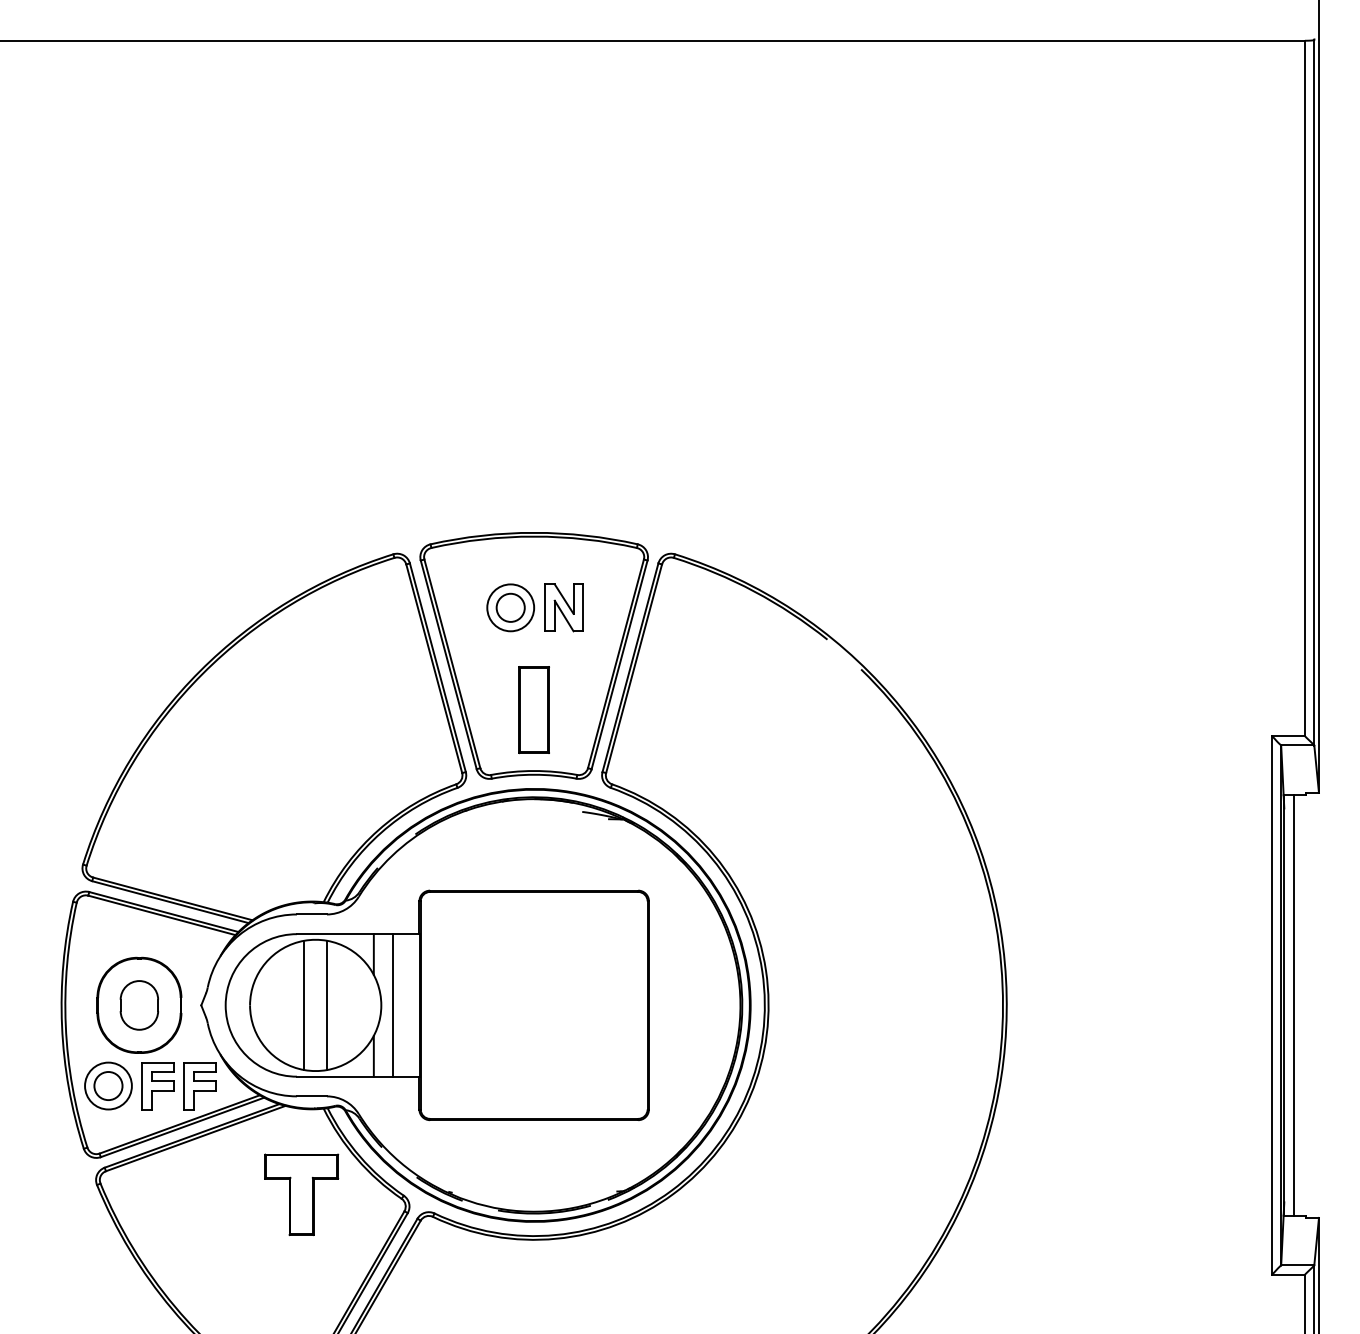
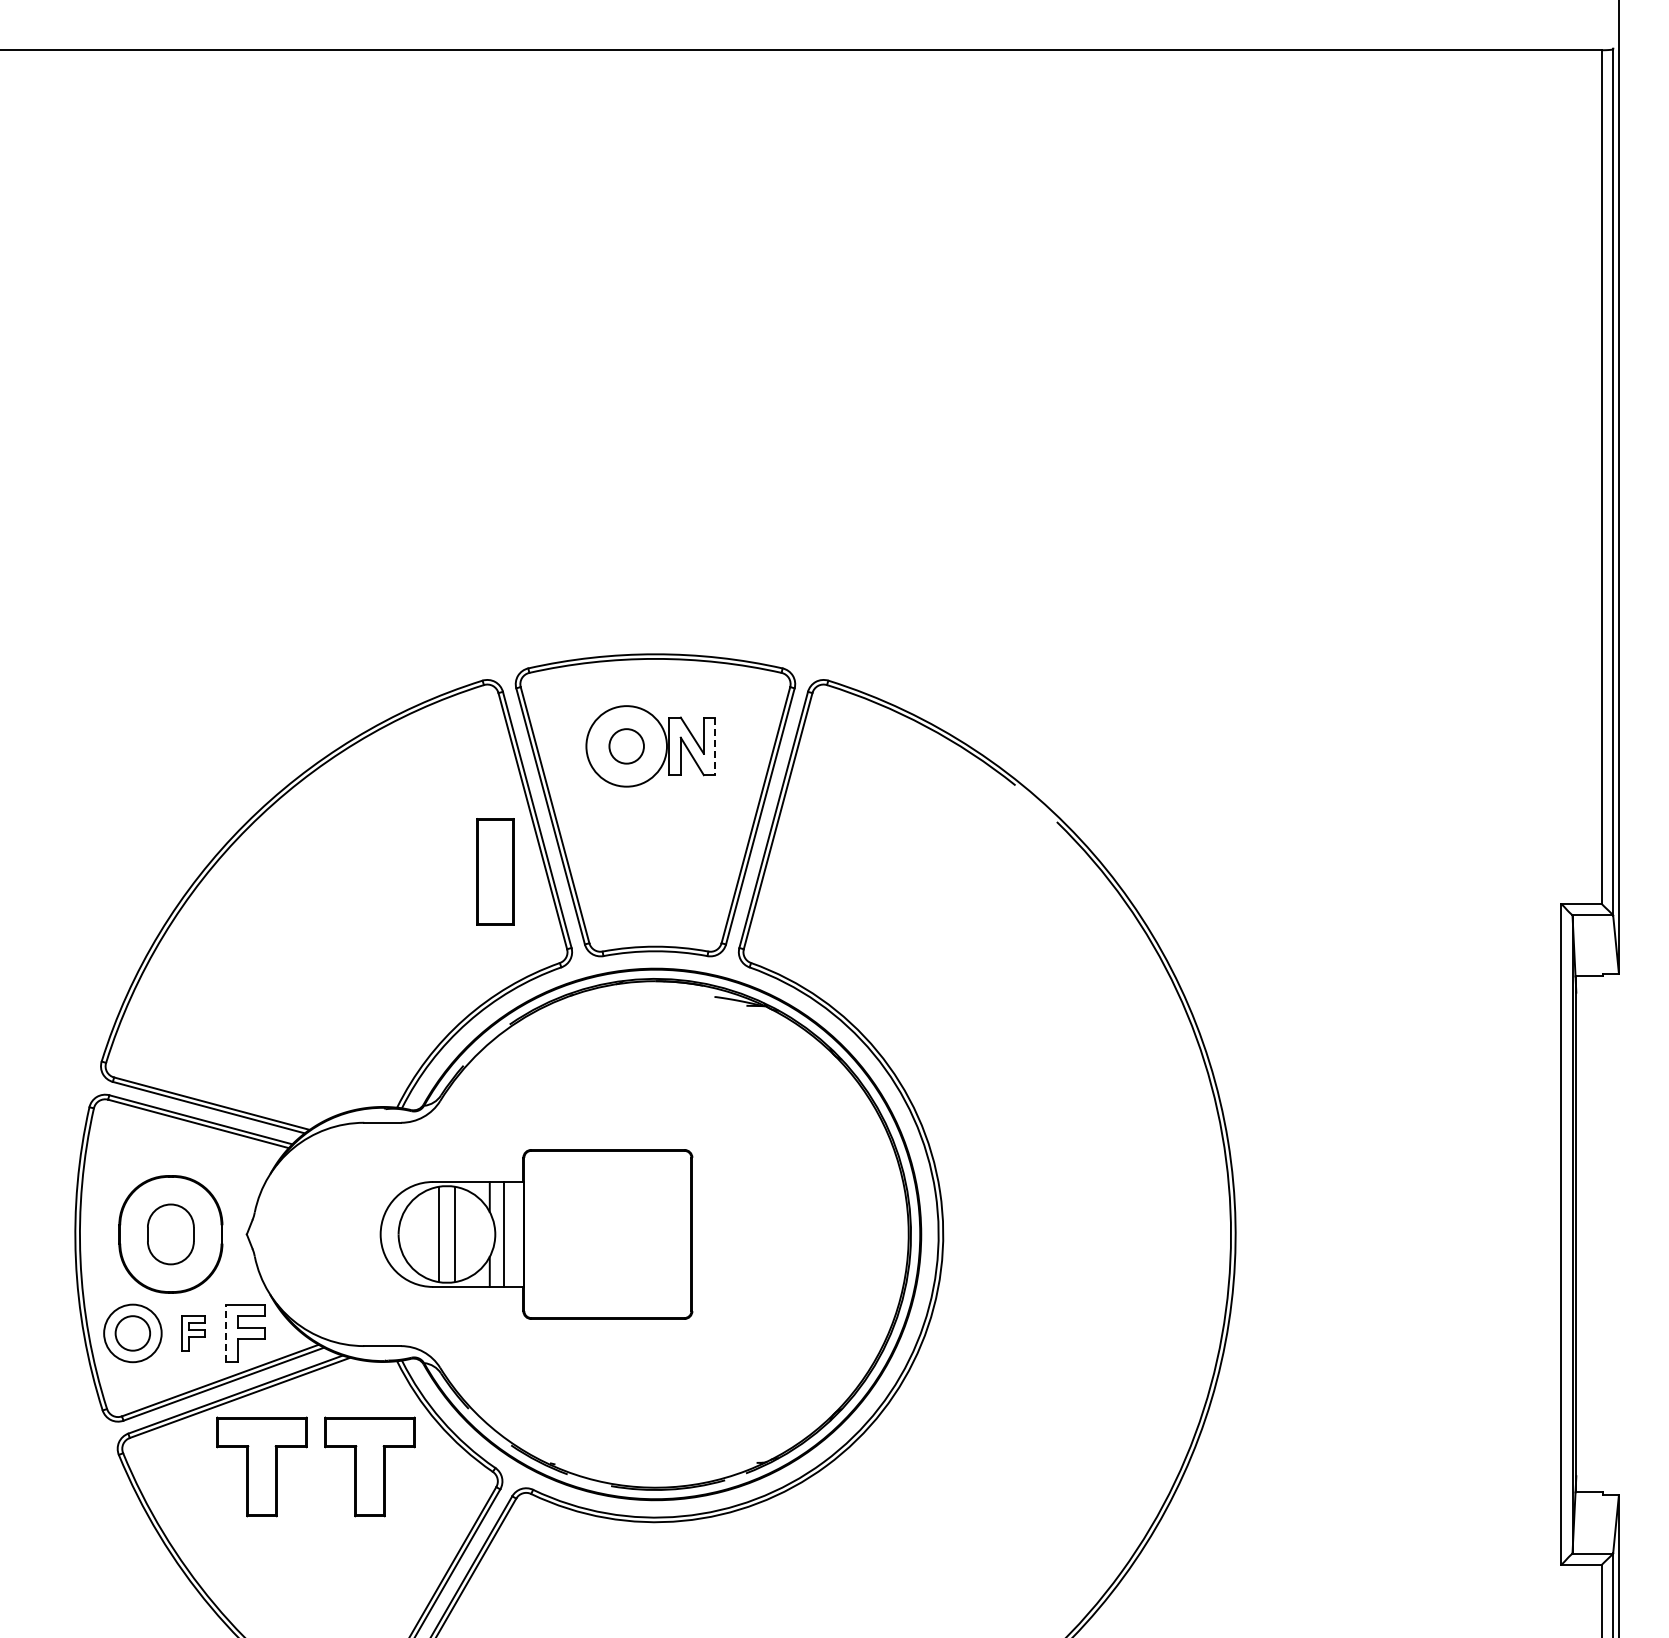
circle: (510, 607) -> (626, 746), size x1.4
line: (583, 607) -> (715, 746), solid -> dashed
part: (534, 709) -> (495, 871), moved
part: (437, 1005) -> (536, 1234), size x0.6
line: (1293, 1005) -> (1587, 1234), removed
part: (157, 1086) -> (193, 1333), size x0.6
line: (184, 1086) -> (226, 1333), solid -> dashed
part: (213, 1194) -> (261, 1466), added

